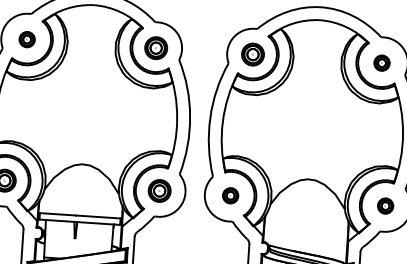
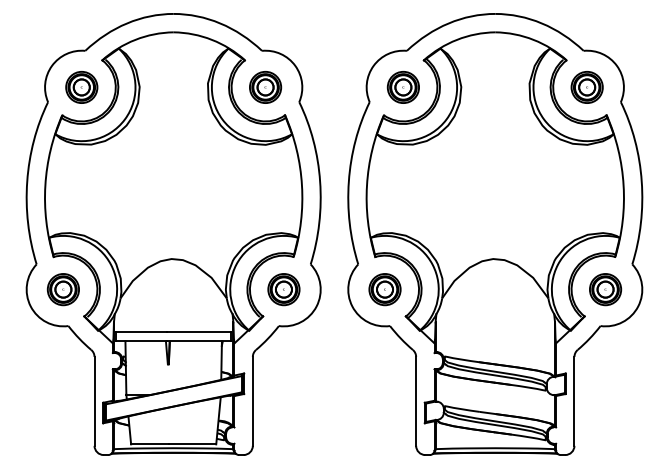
part: (26, 39) -> (81, 87), size x1.43
part: (381, 63) -> (586, 87), size x1.43
part: (230, 195) -> (384, 289), size x1.43
part: (385, 205) -> (605, 289), size x1.43

